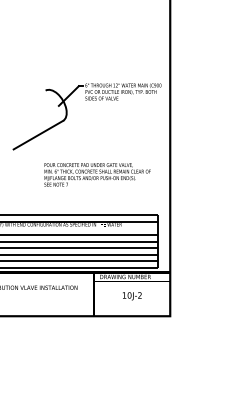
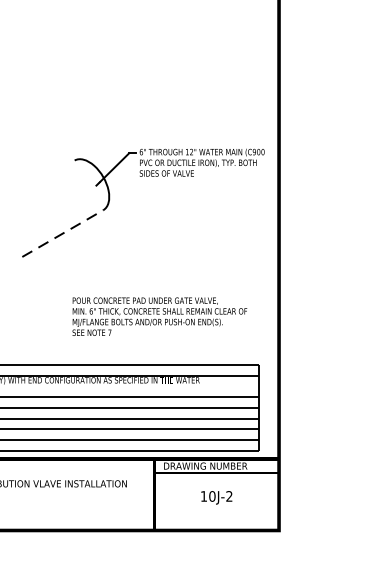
line: (38, 135) -> (62, 234), solid -> dashed
text: (97, 174) -> (159, 316), moved

